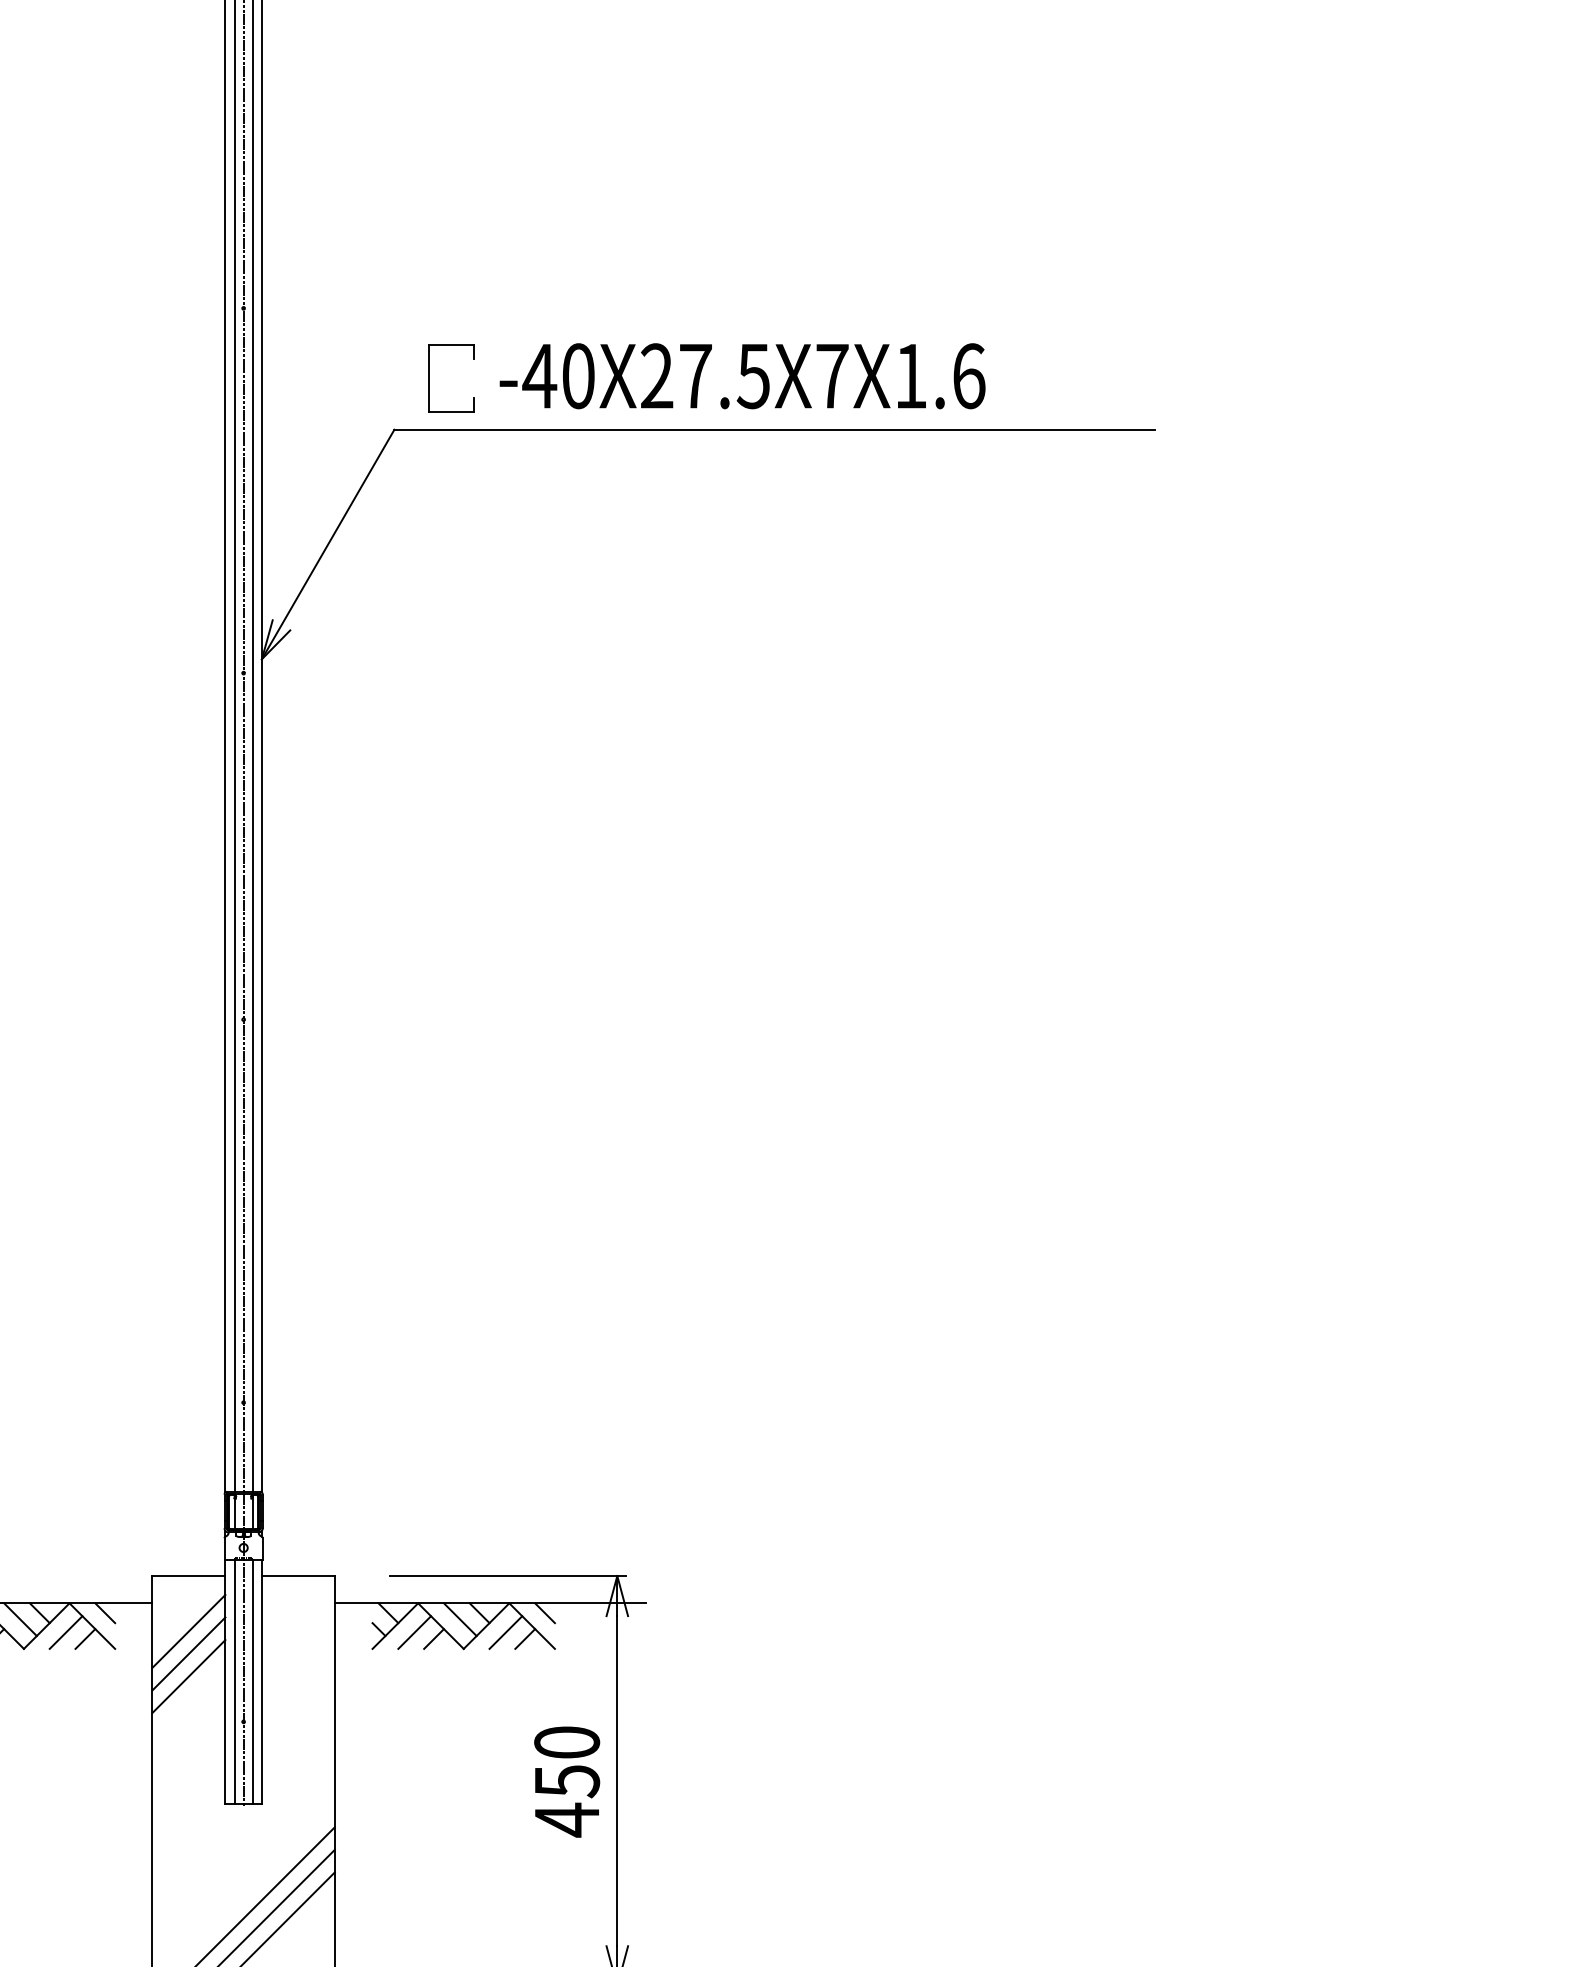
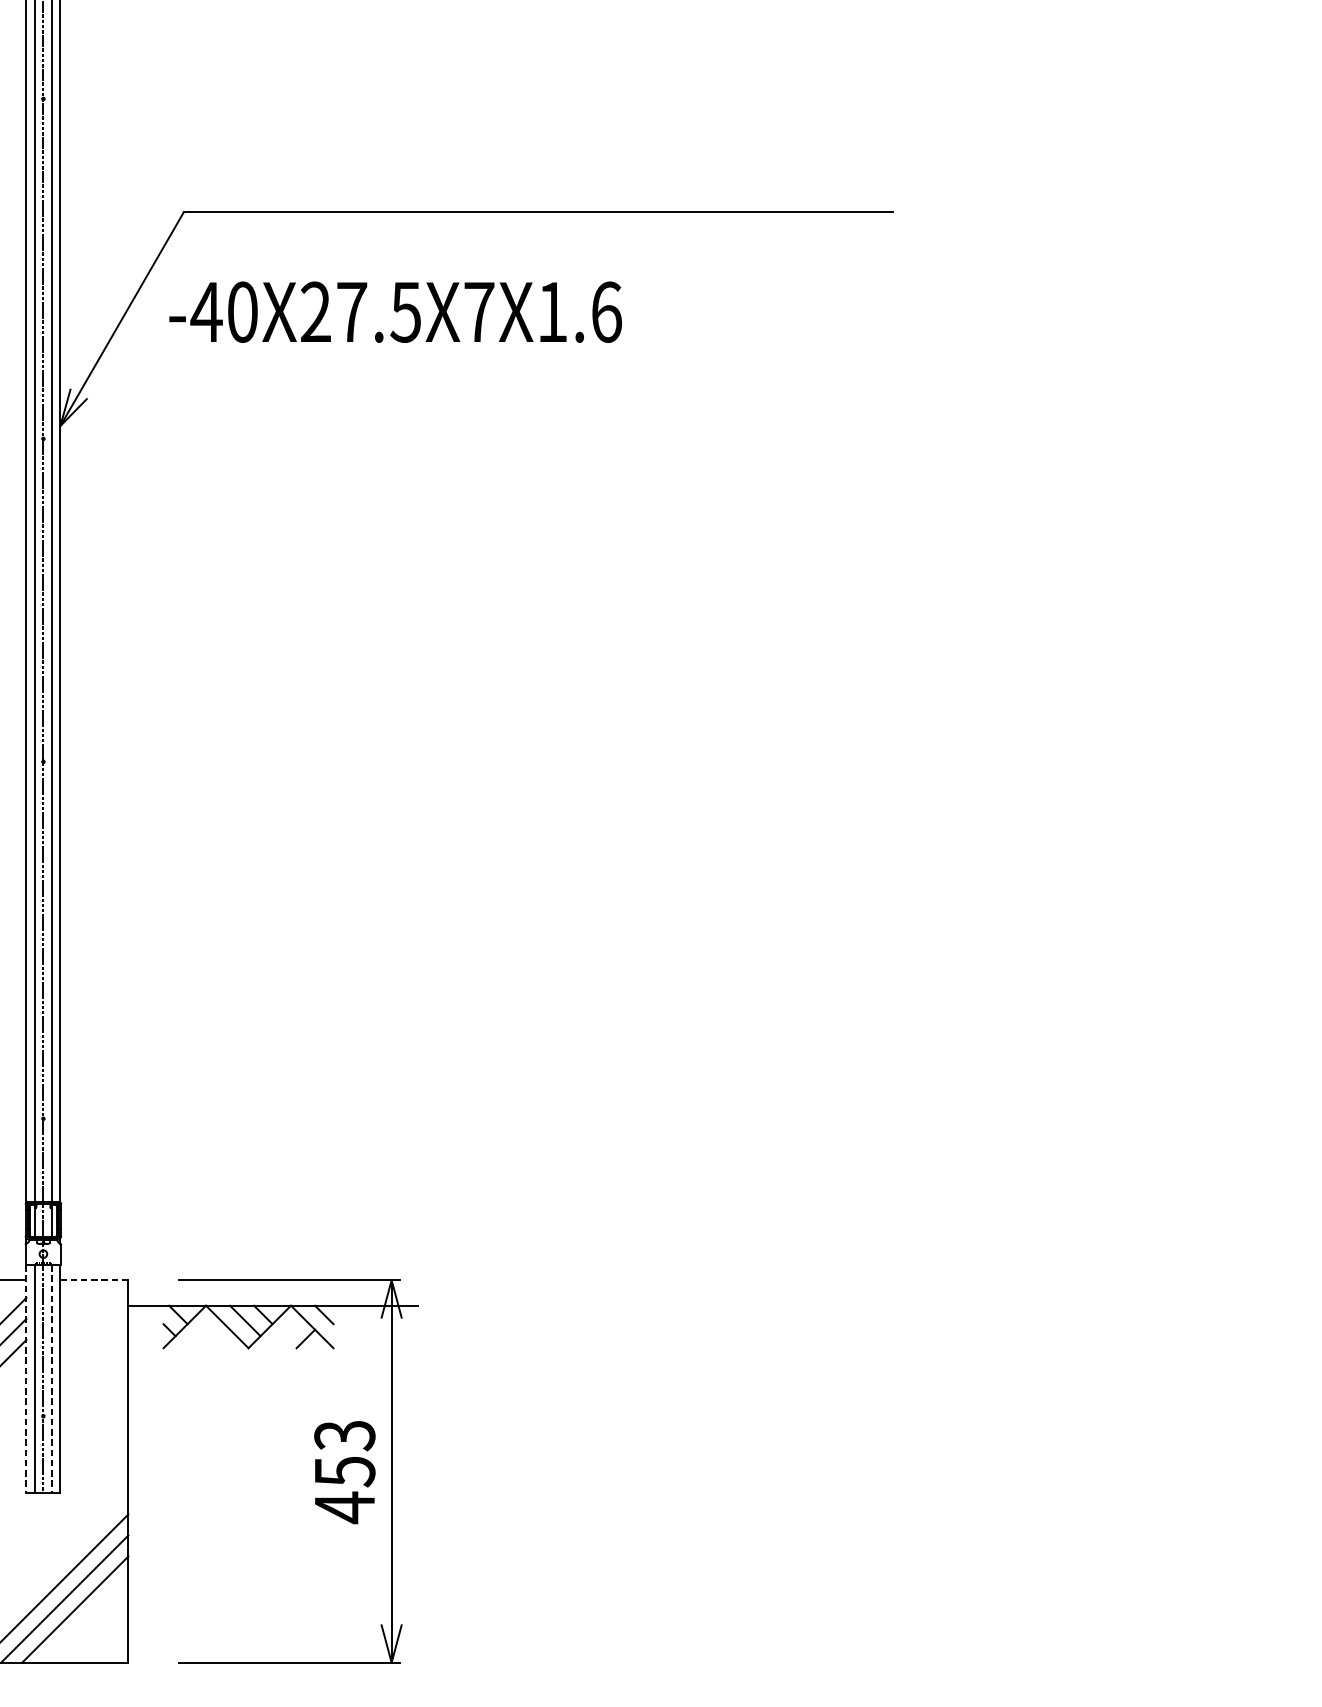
text: (742, 376) -> (395, 312), moved
part: (429, 378) -> (216, 164), removed
line: (298, 1575) -> (94, 1279), solid -> dashed
line: (414, 1632) -> (202, 1332), removed
line: (505, 1632) -> (287, 1332), removed
line: (433, 1638) -> (220, 1338), removed
line: (225, 1682) -> (26, 1379), solid -> dashed
line: (252, 1682) -> (51, 1379), solid -> dashed
text: (567, 1742) -> (345, 1435), 450 -> 453

